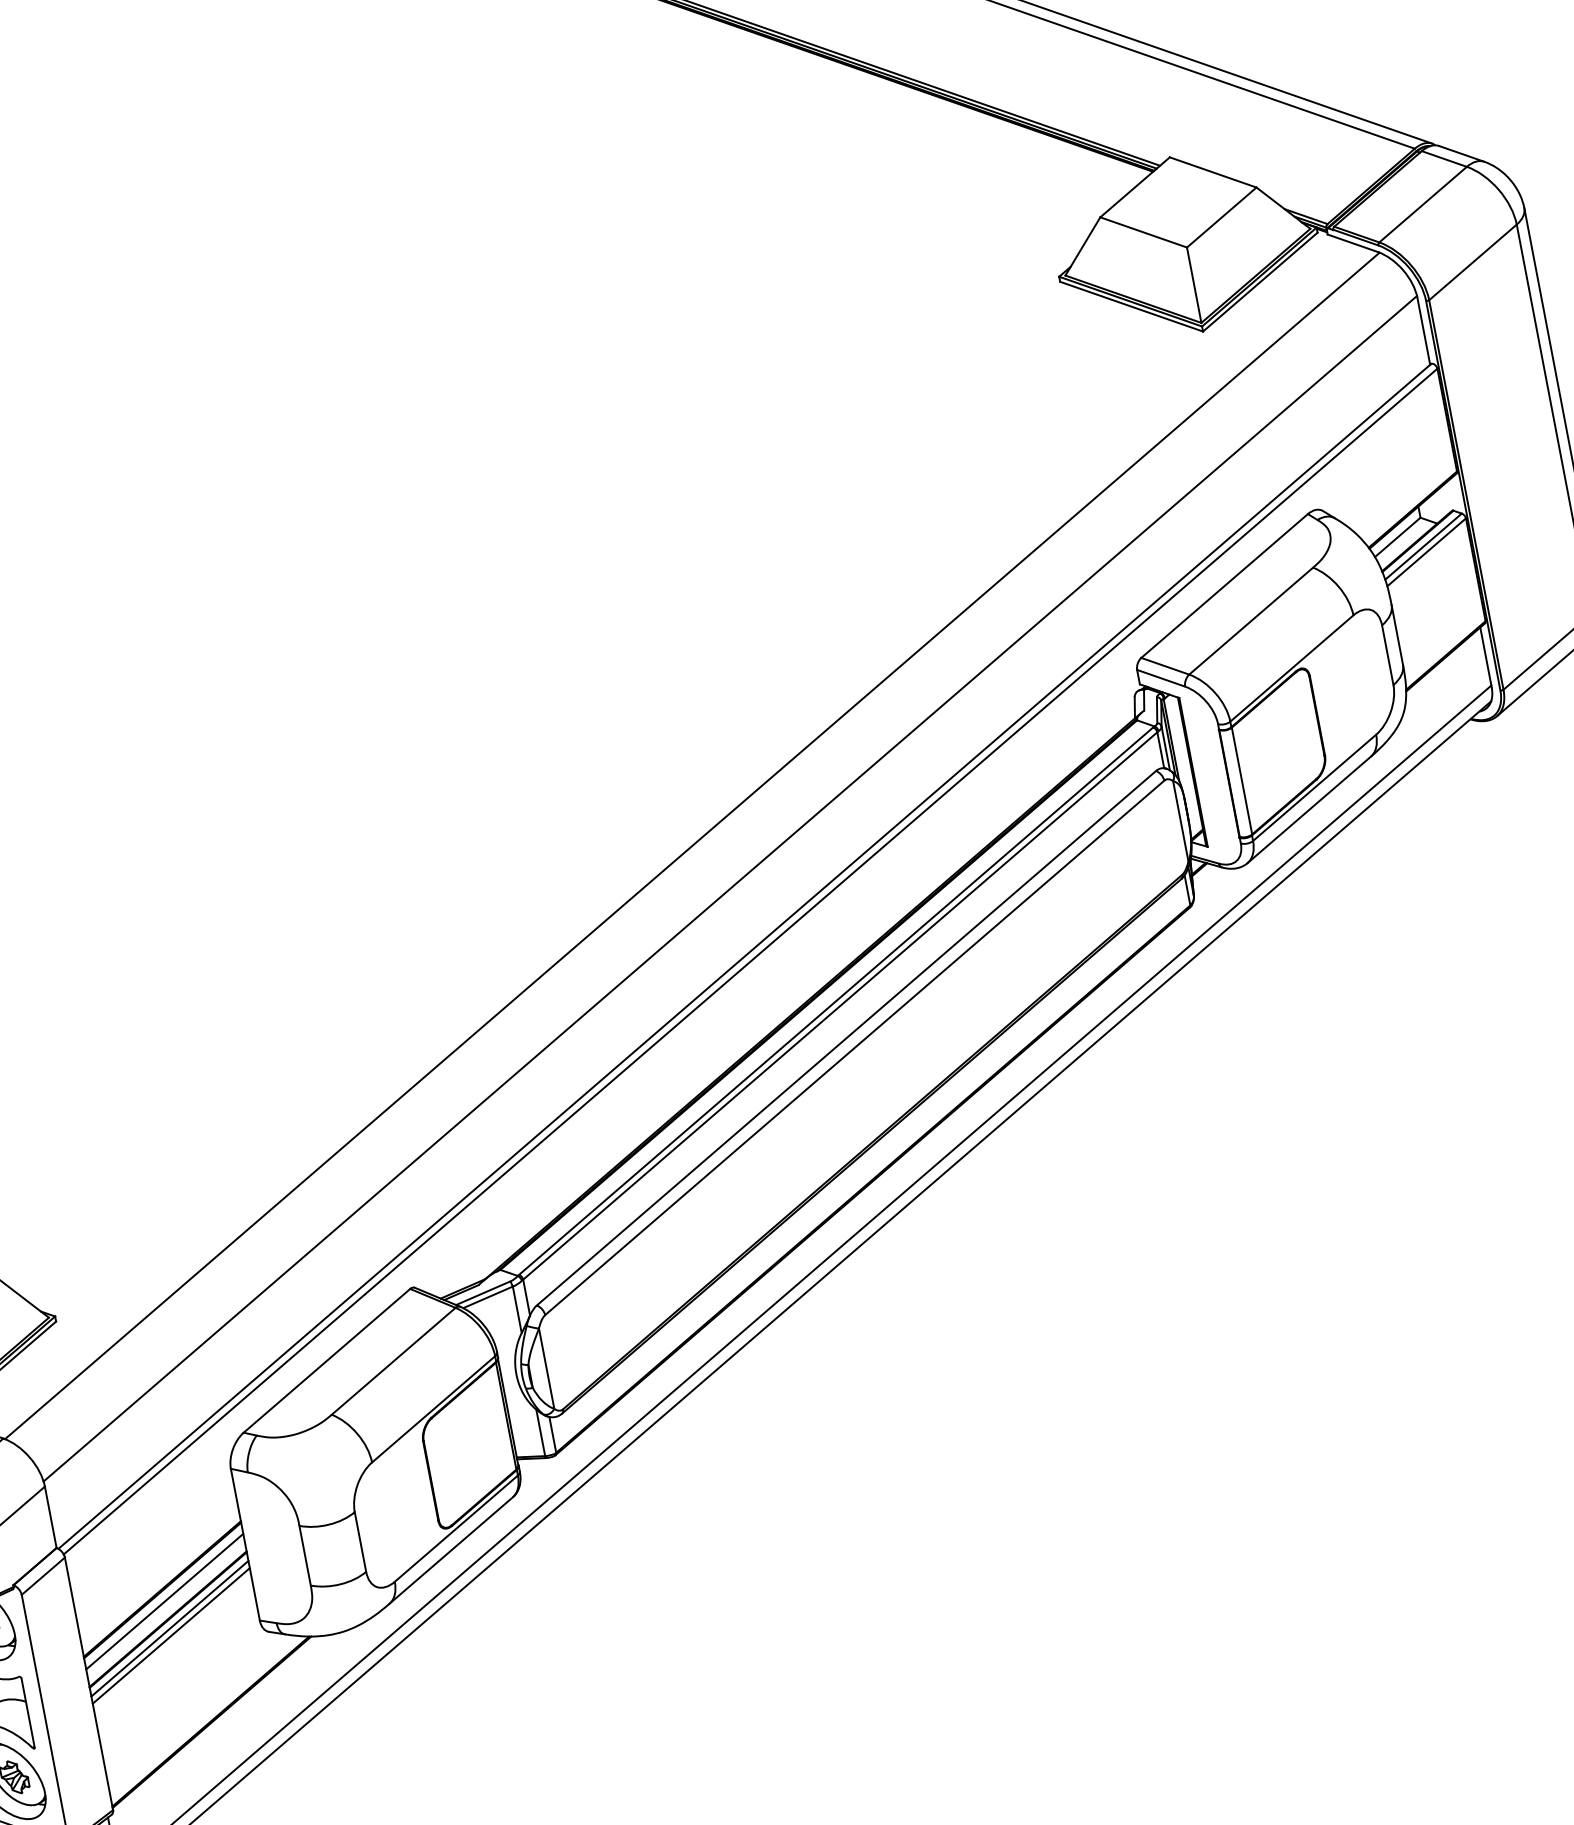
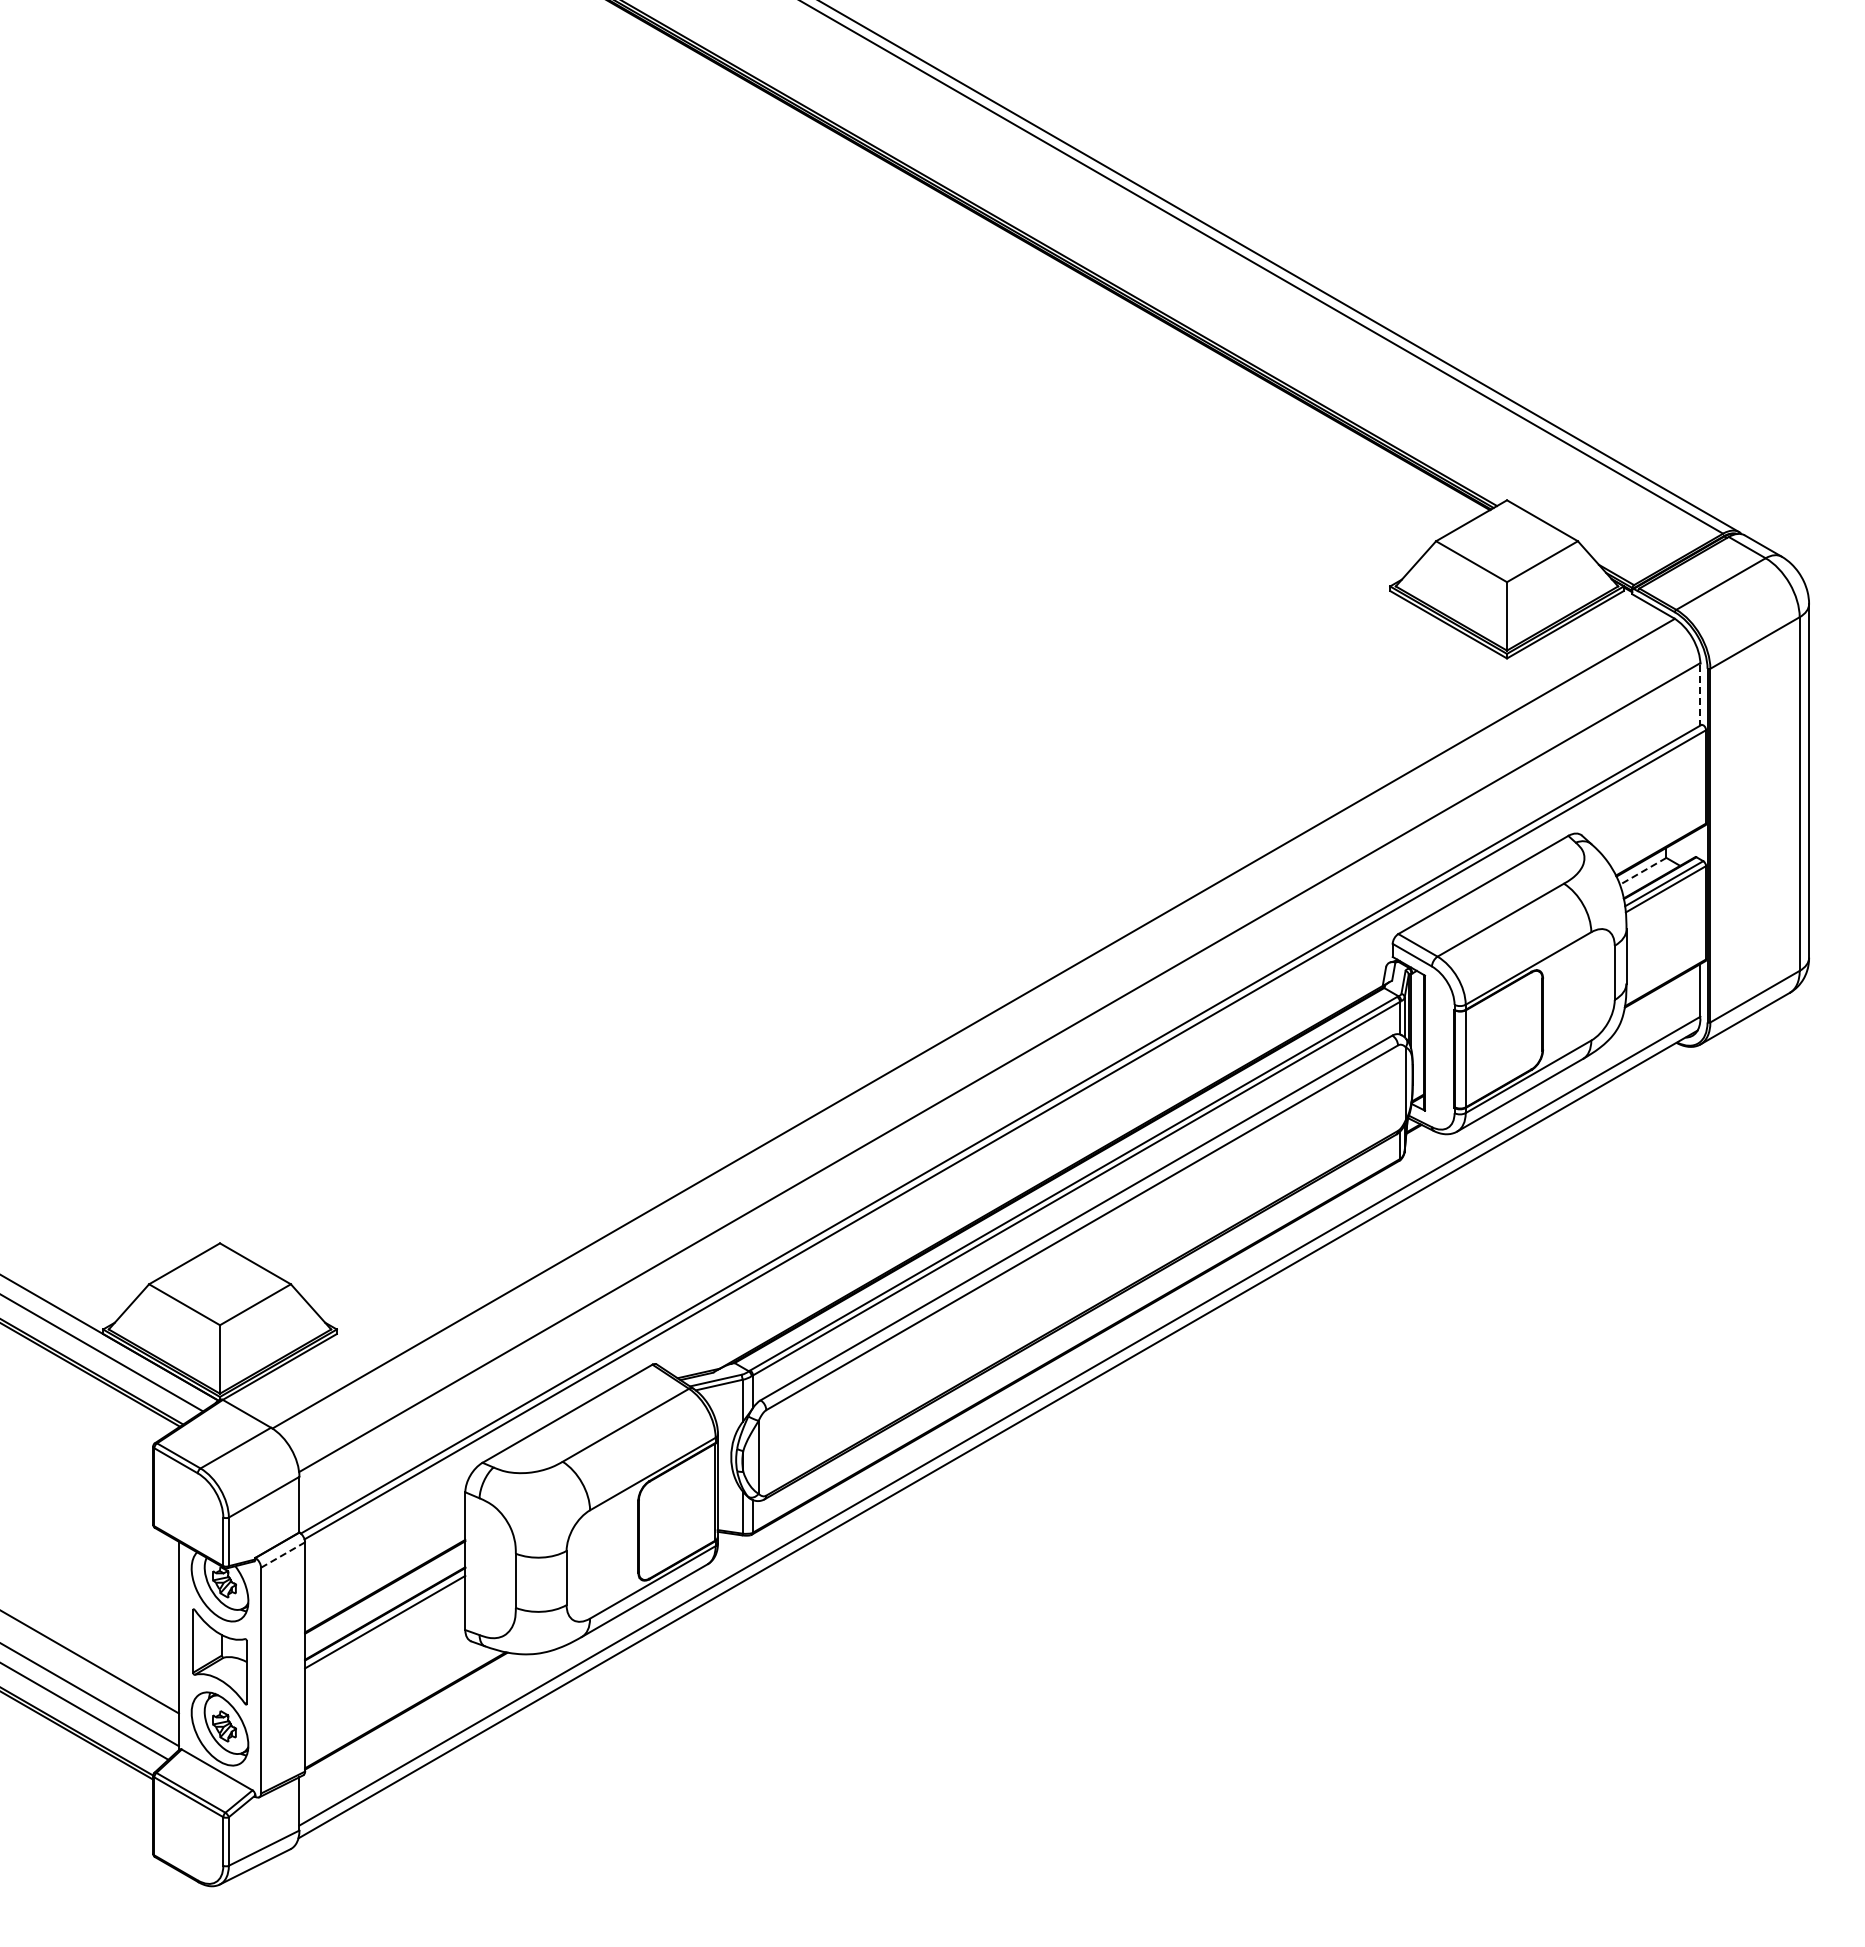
line: (1423, 331) -> (1700, 695), solid -> dashed
line: (1398, 537) -> (1643, 871), solid -> dashed
line: (43, 1575) -> (283, 1554), solid -> dashed
line: (165, 1601) -> (385, 1597), removed
line: (171, 1635) -> (385, 1628), removed

